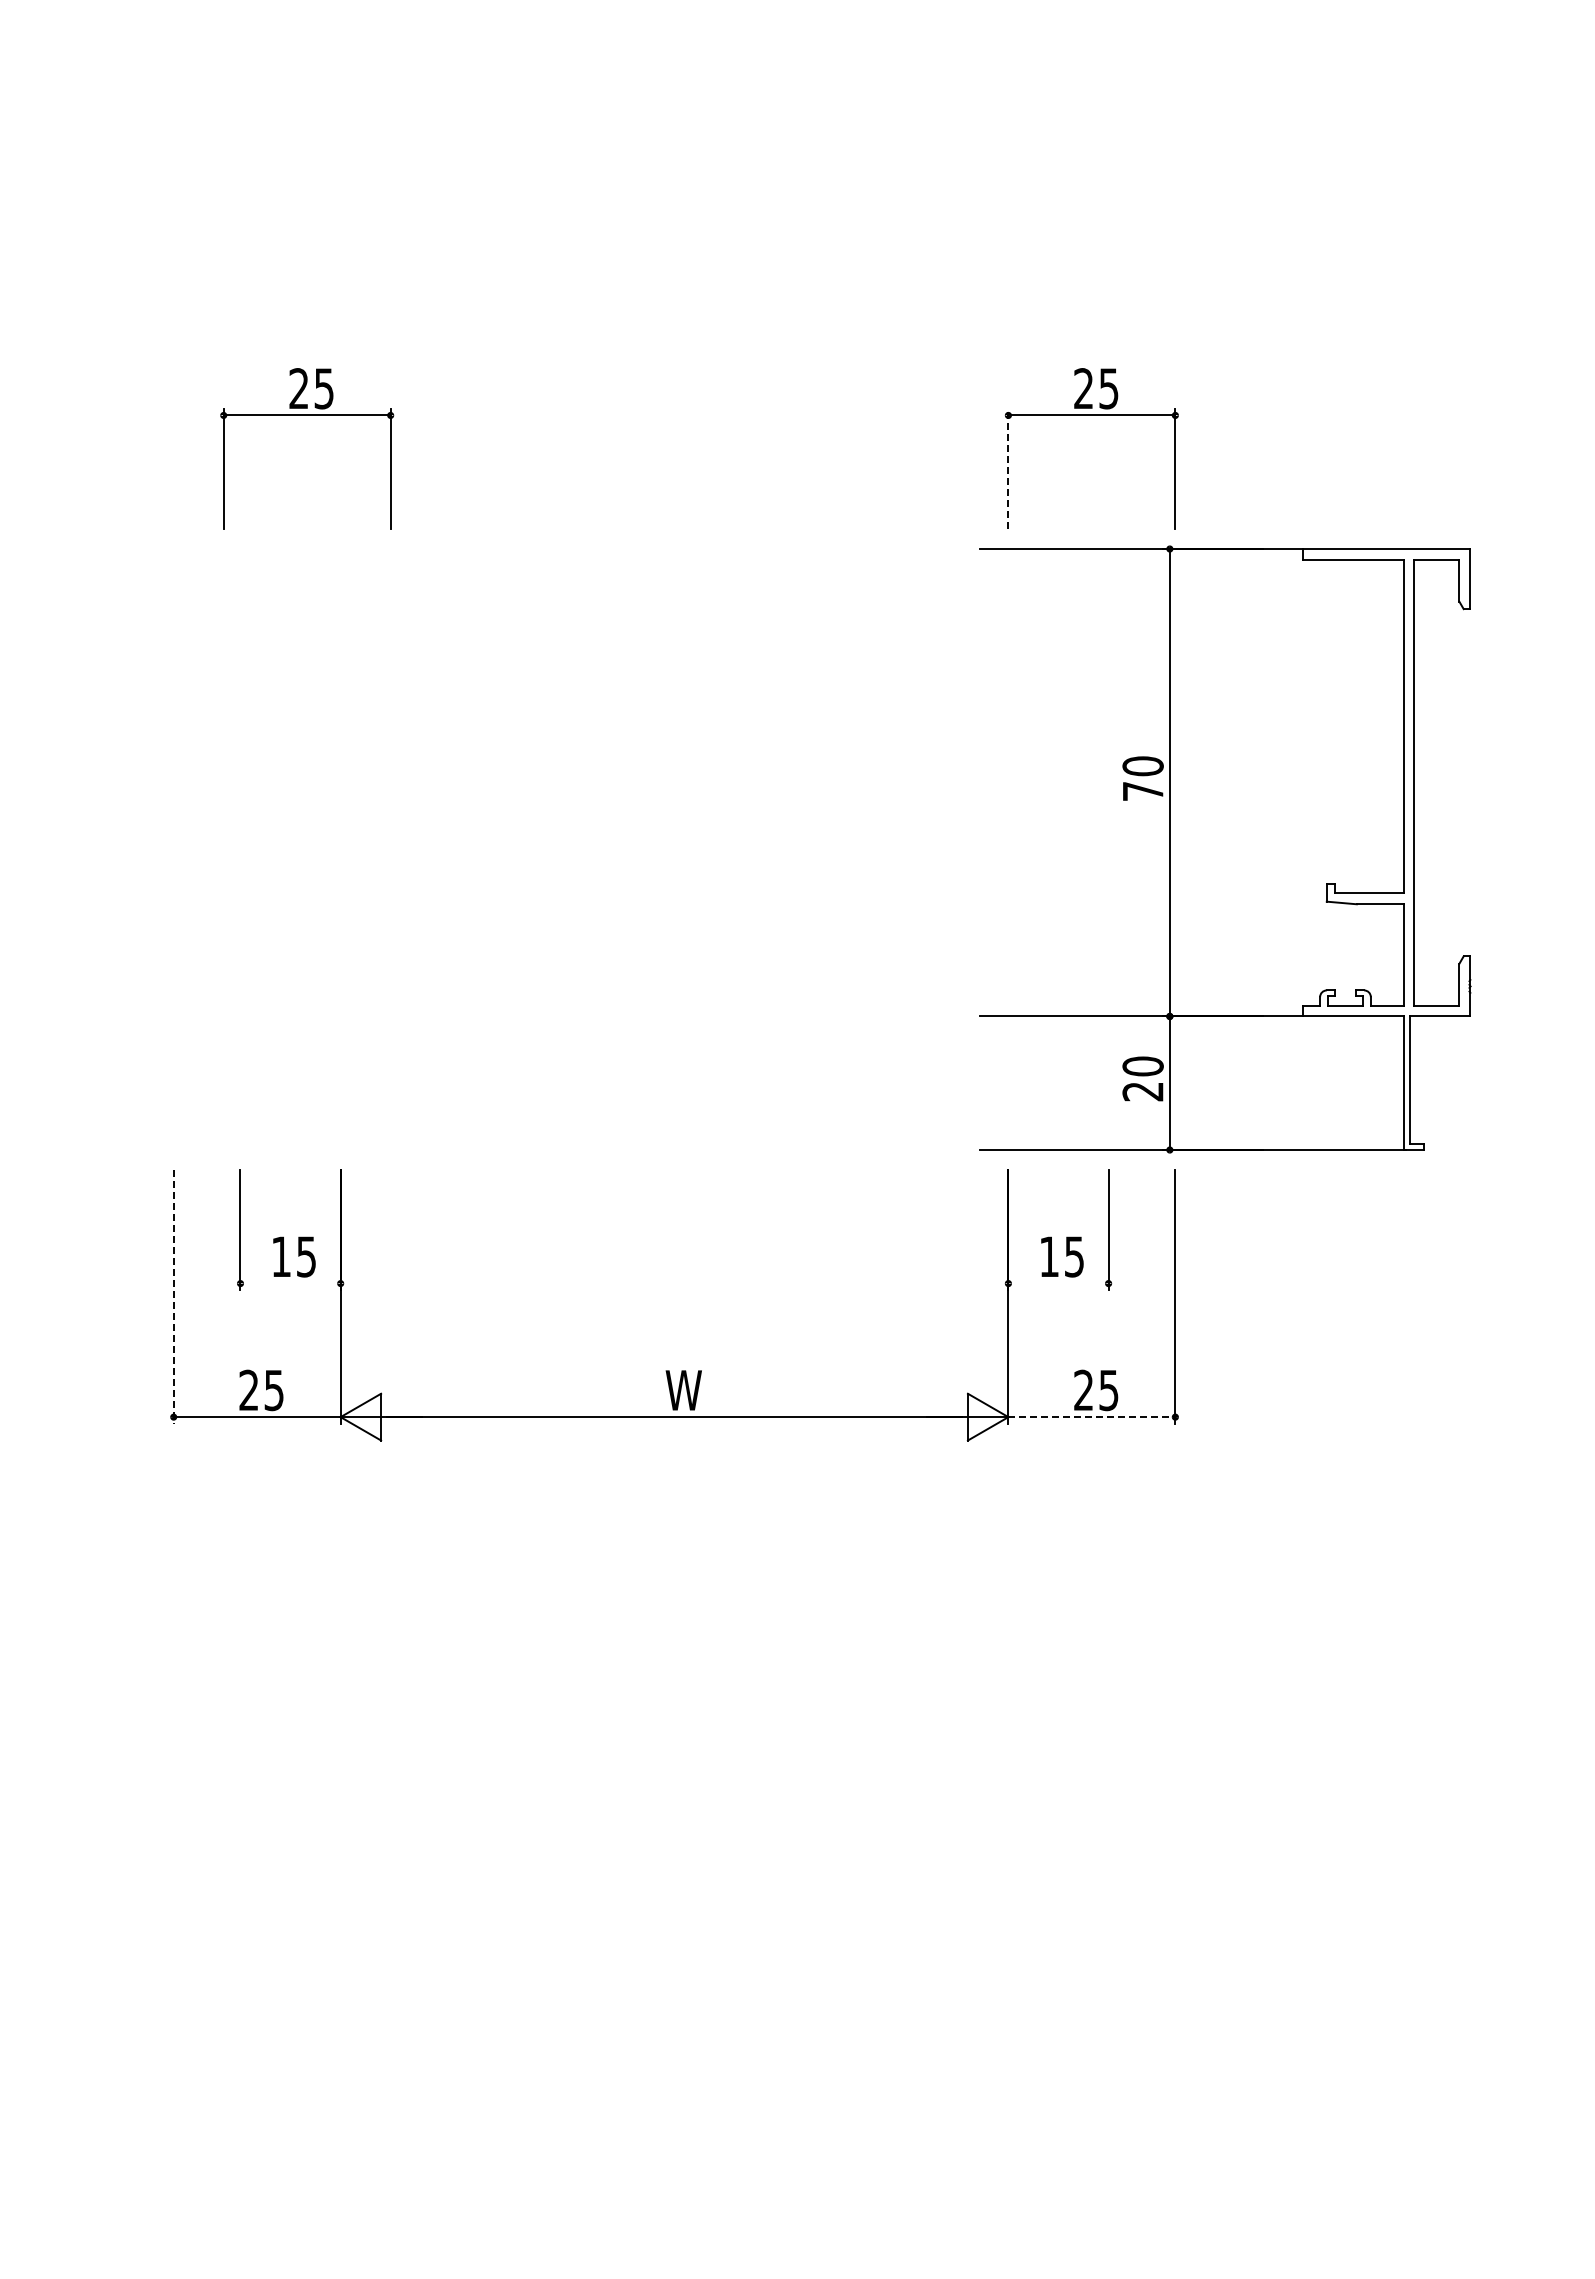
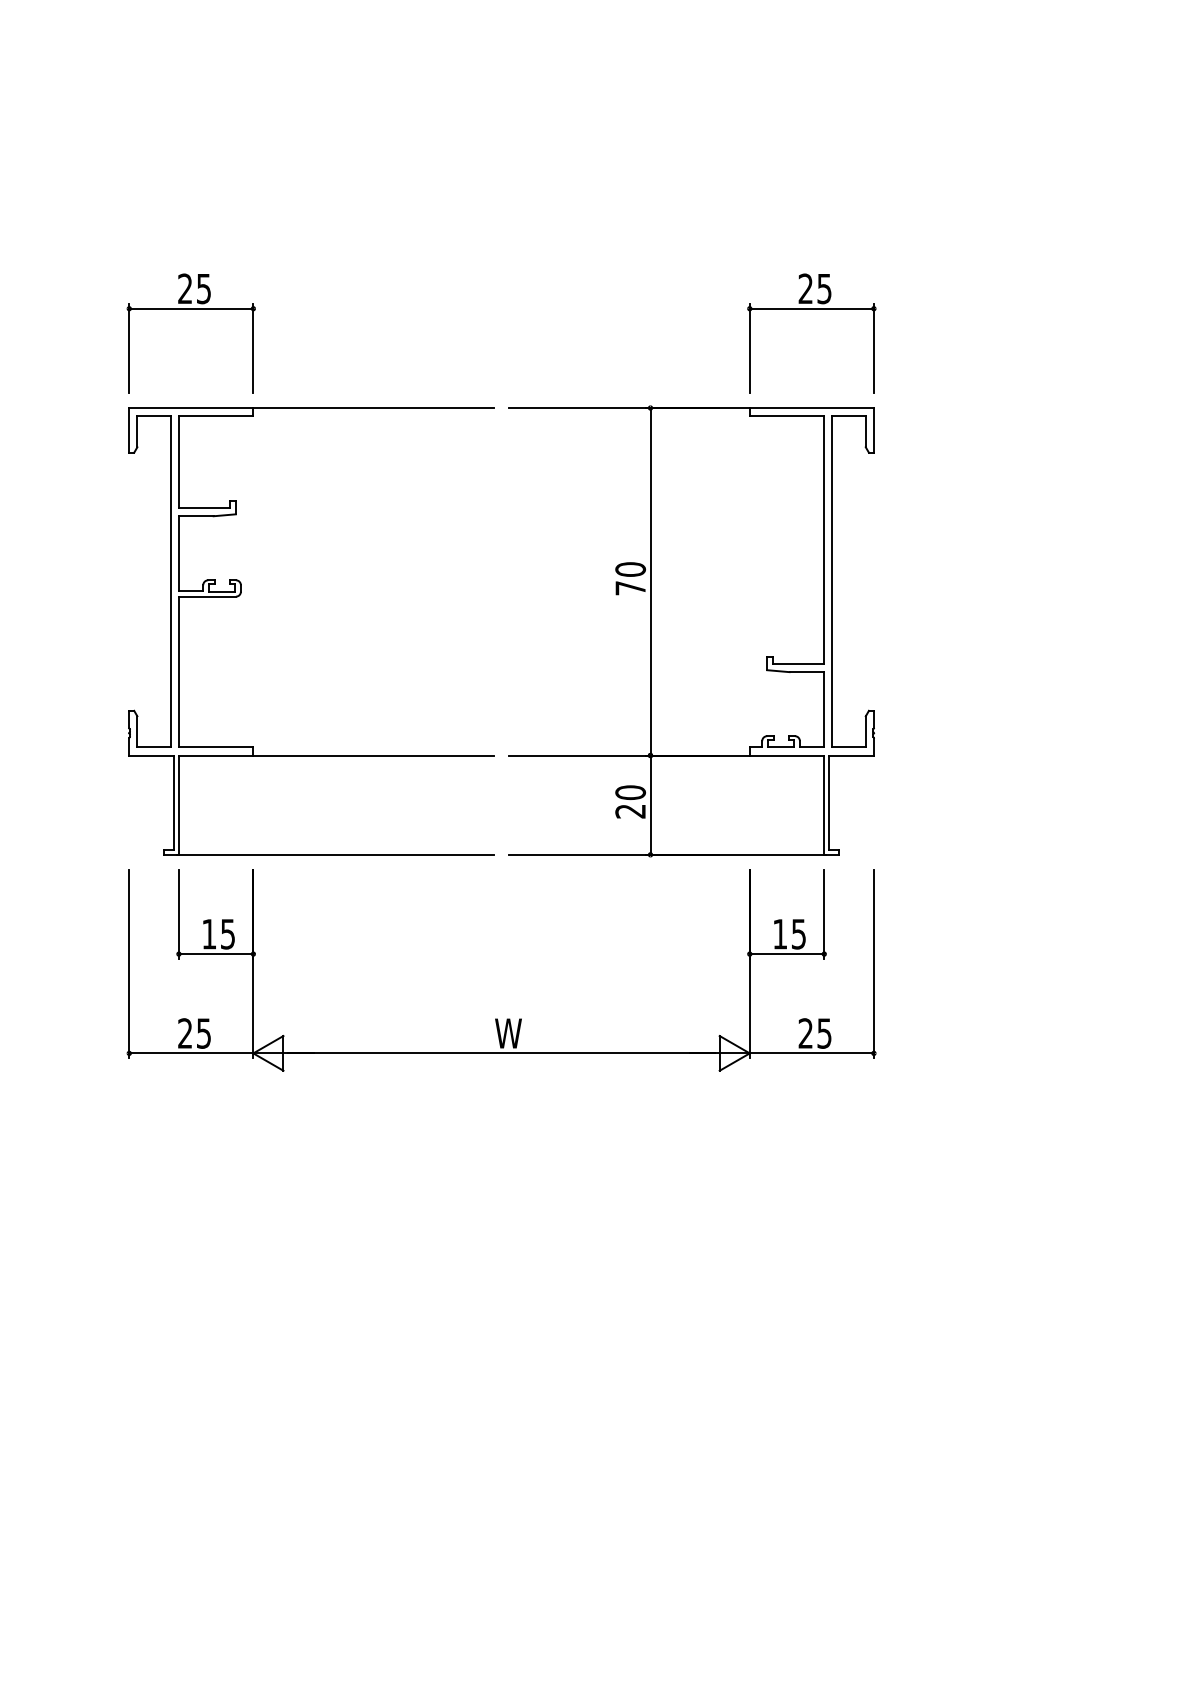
part: (307, 415) -> (191, 308), moved
line: (1008, 468) -> (749, 348), dashed -> solid
part: (323, 800) -> (240, 594), added
part: (1225, 849) -> (691, 631), moved
line: (290, 1283) -> (216, 954), added
line: (1058, 1283) -> (787, 954), added
line: (173, 1296) -> (129, 963), dashed -> solid
line: (1092, 1417) -> (812, 1053), dashed -> solid

